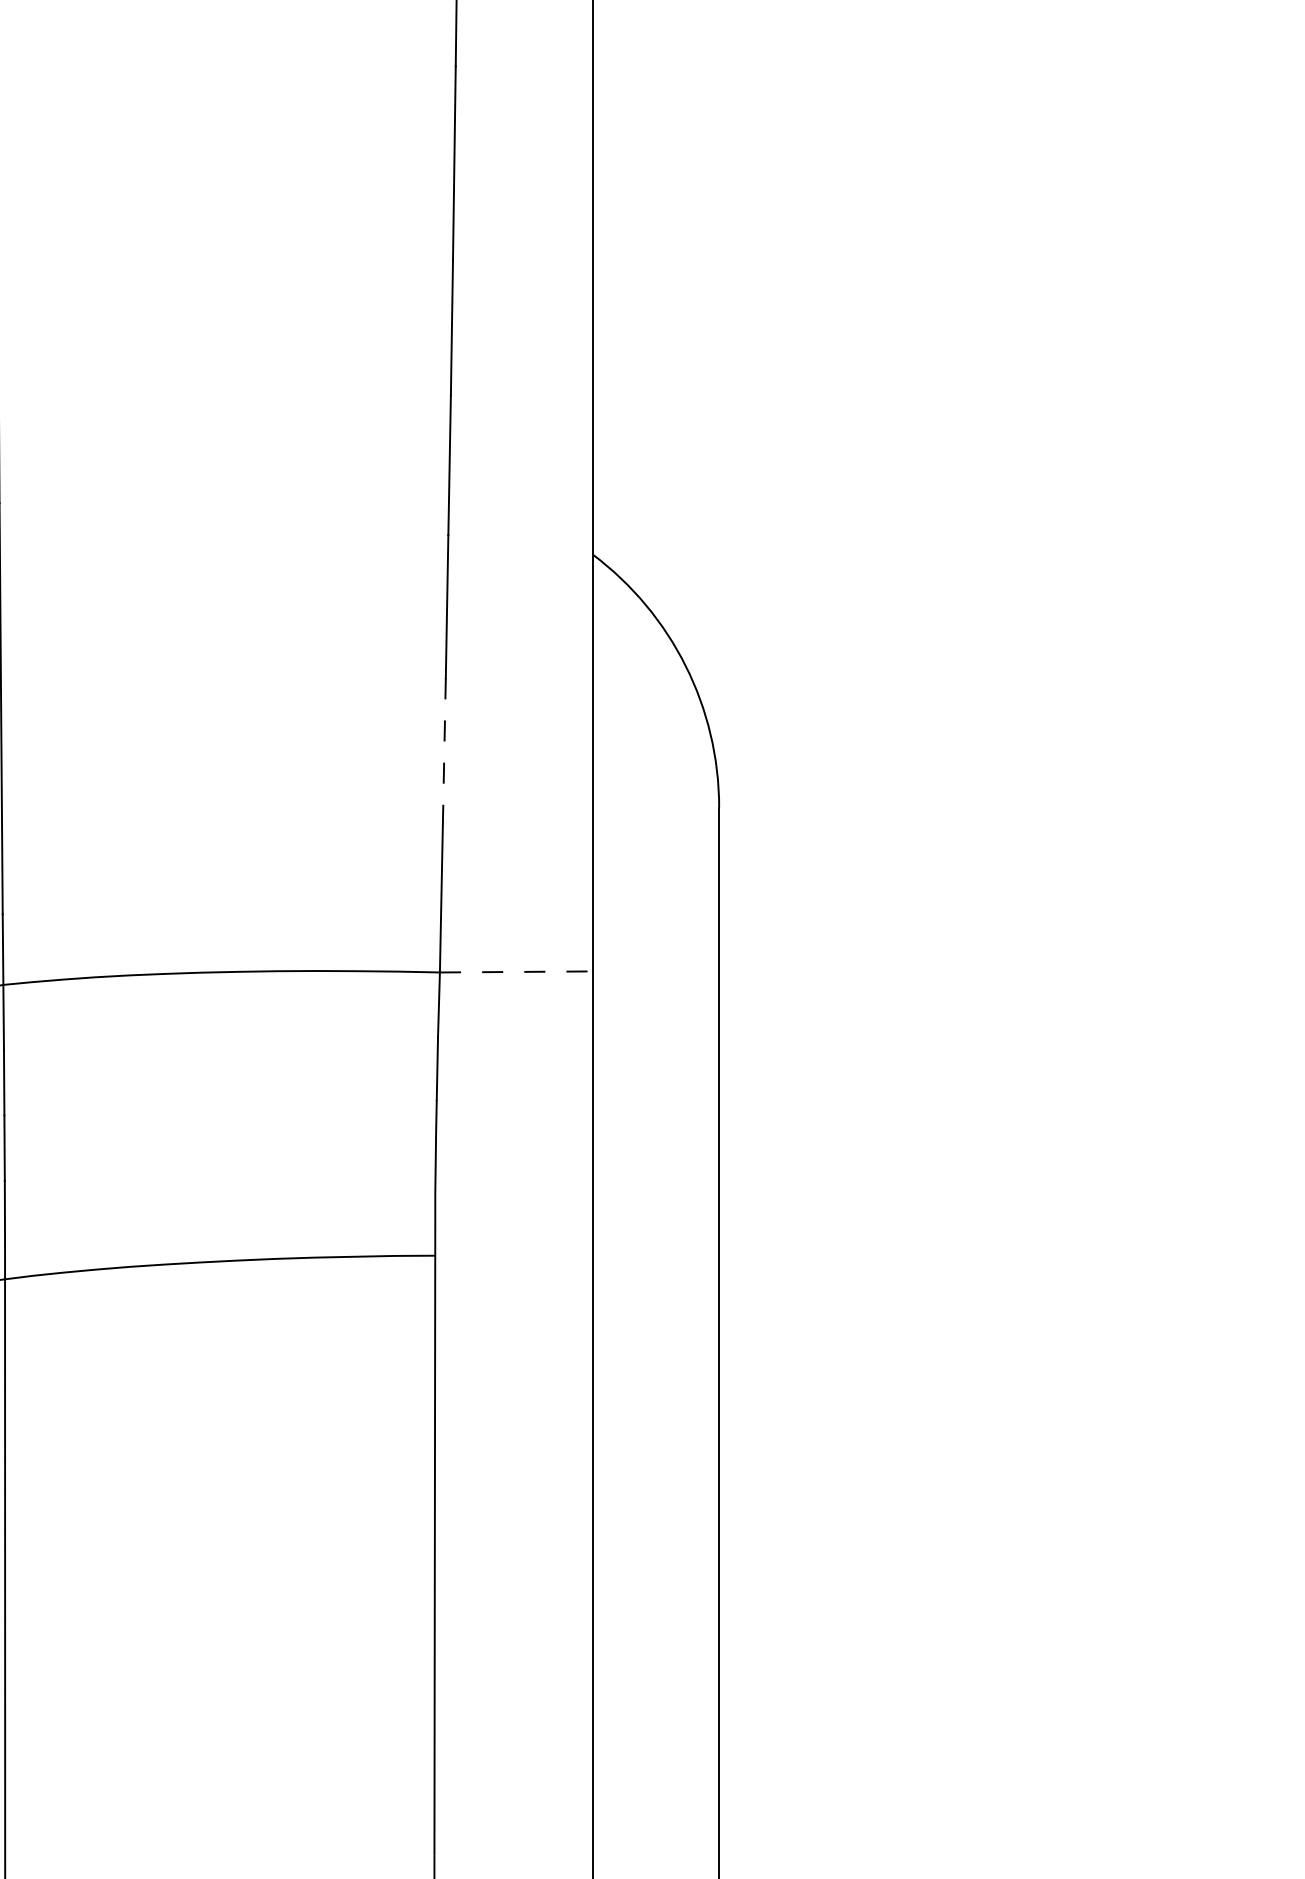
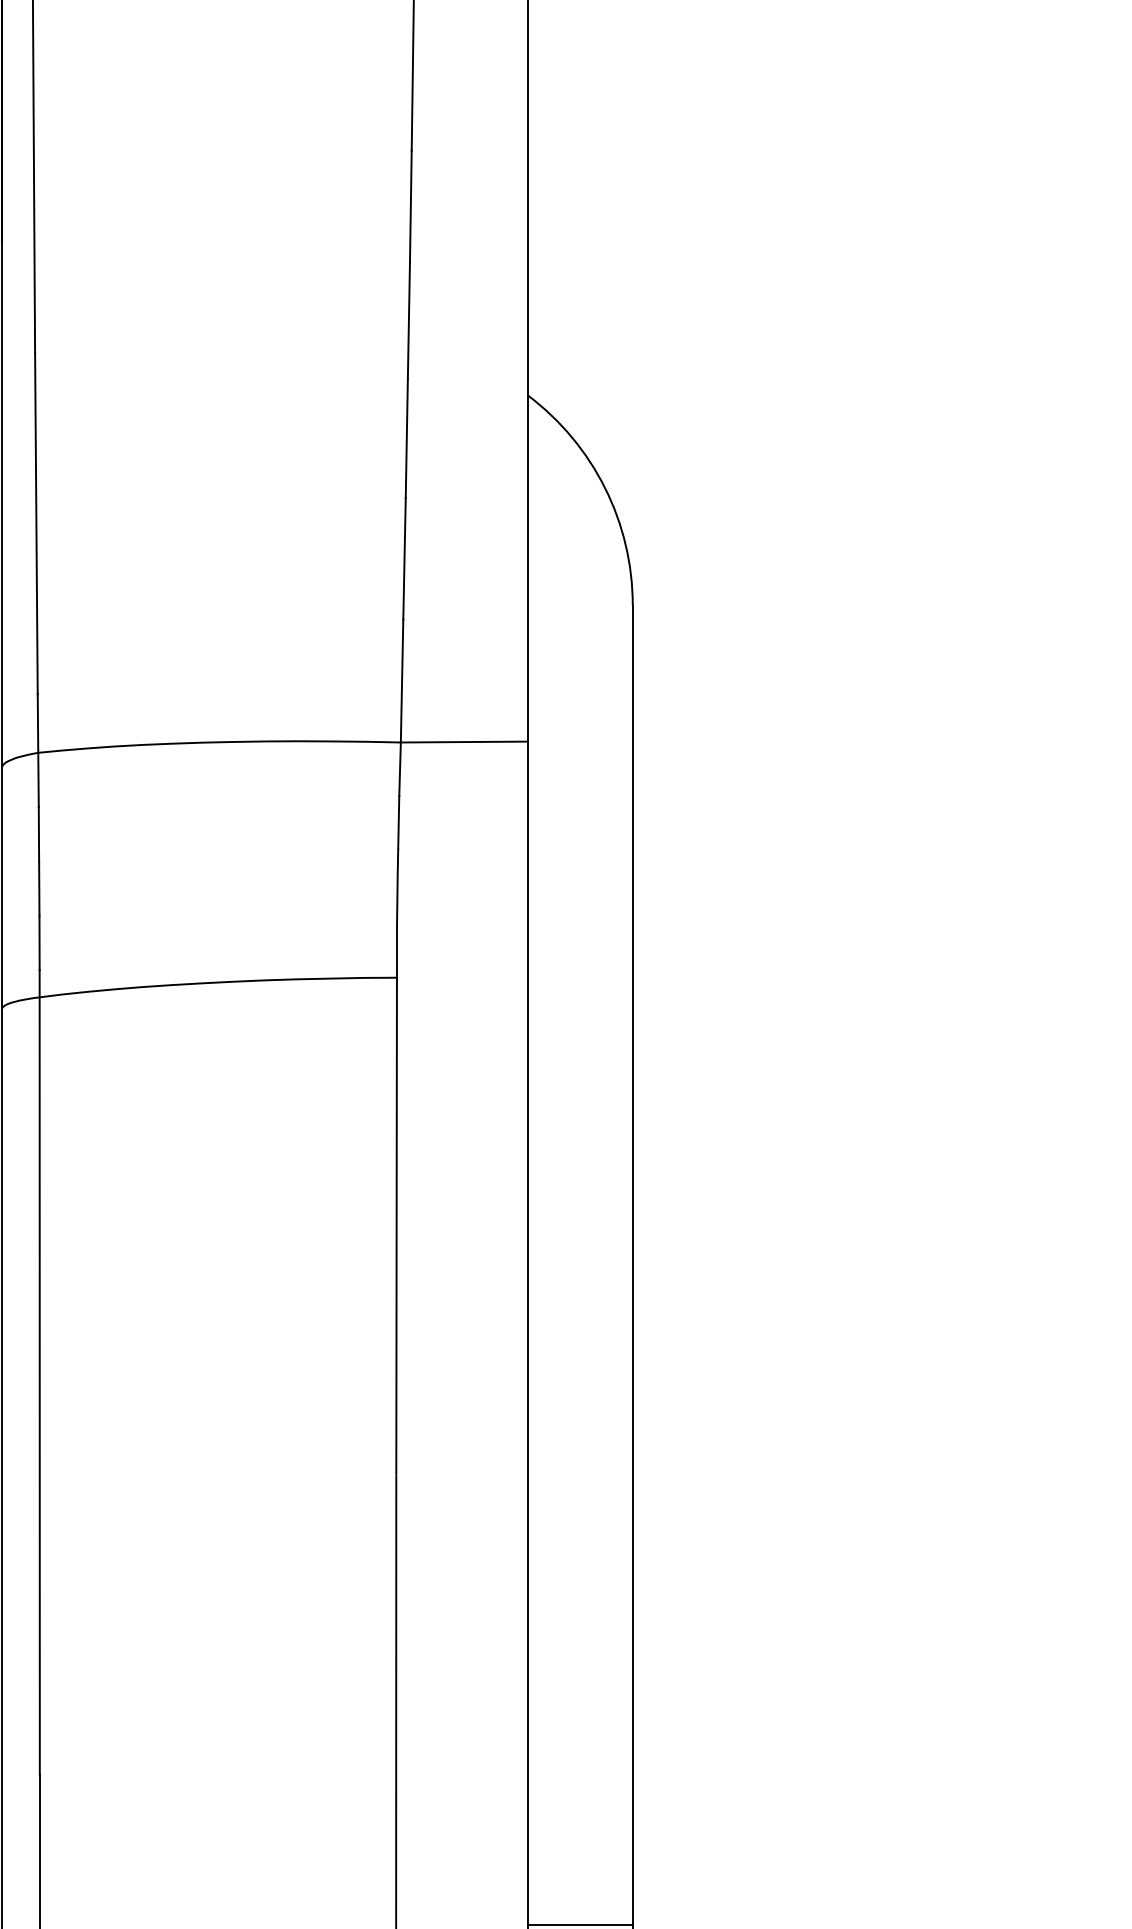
line: (444, 750) -> (404, 558), dashed -> solid
line: (516, 972) -> (464, 742), dashed -> solid

